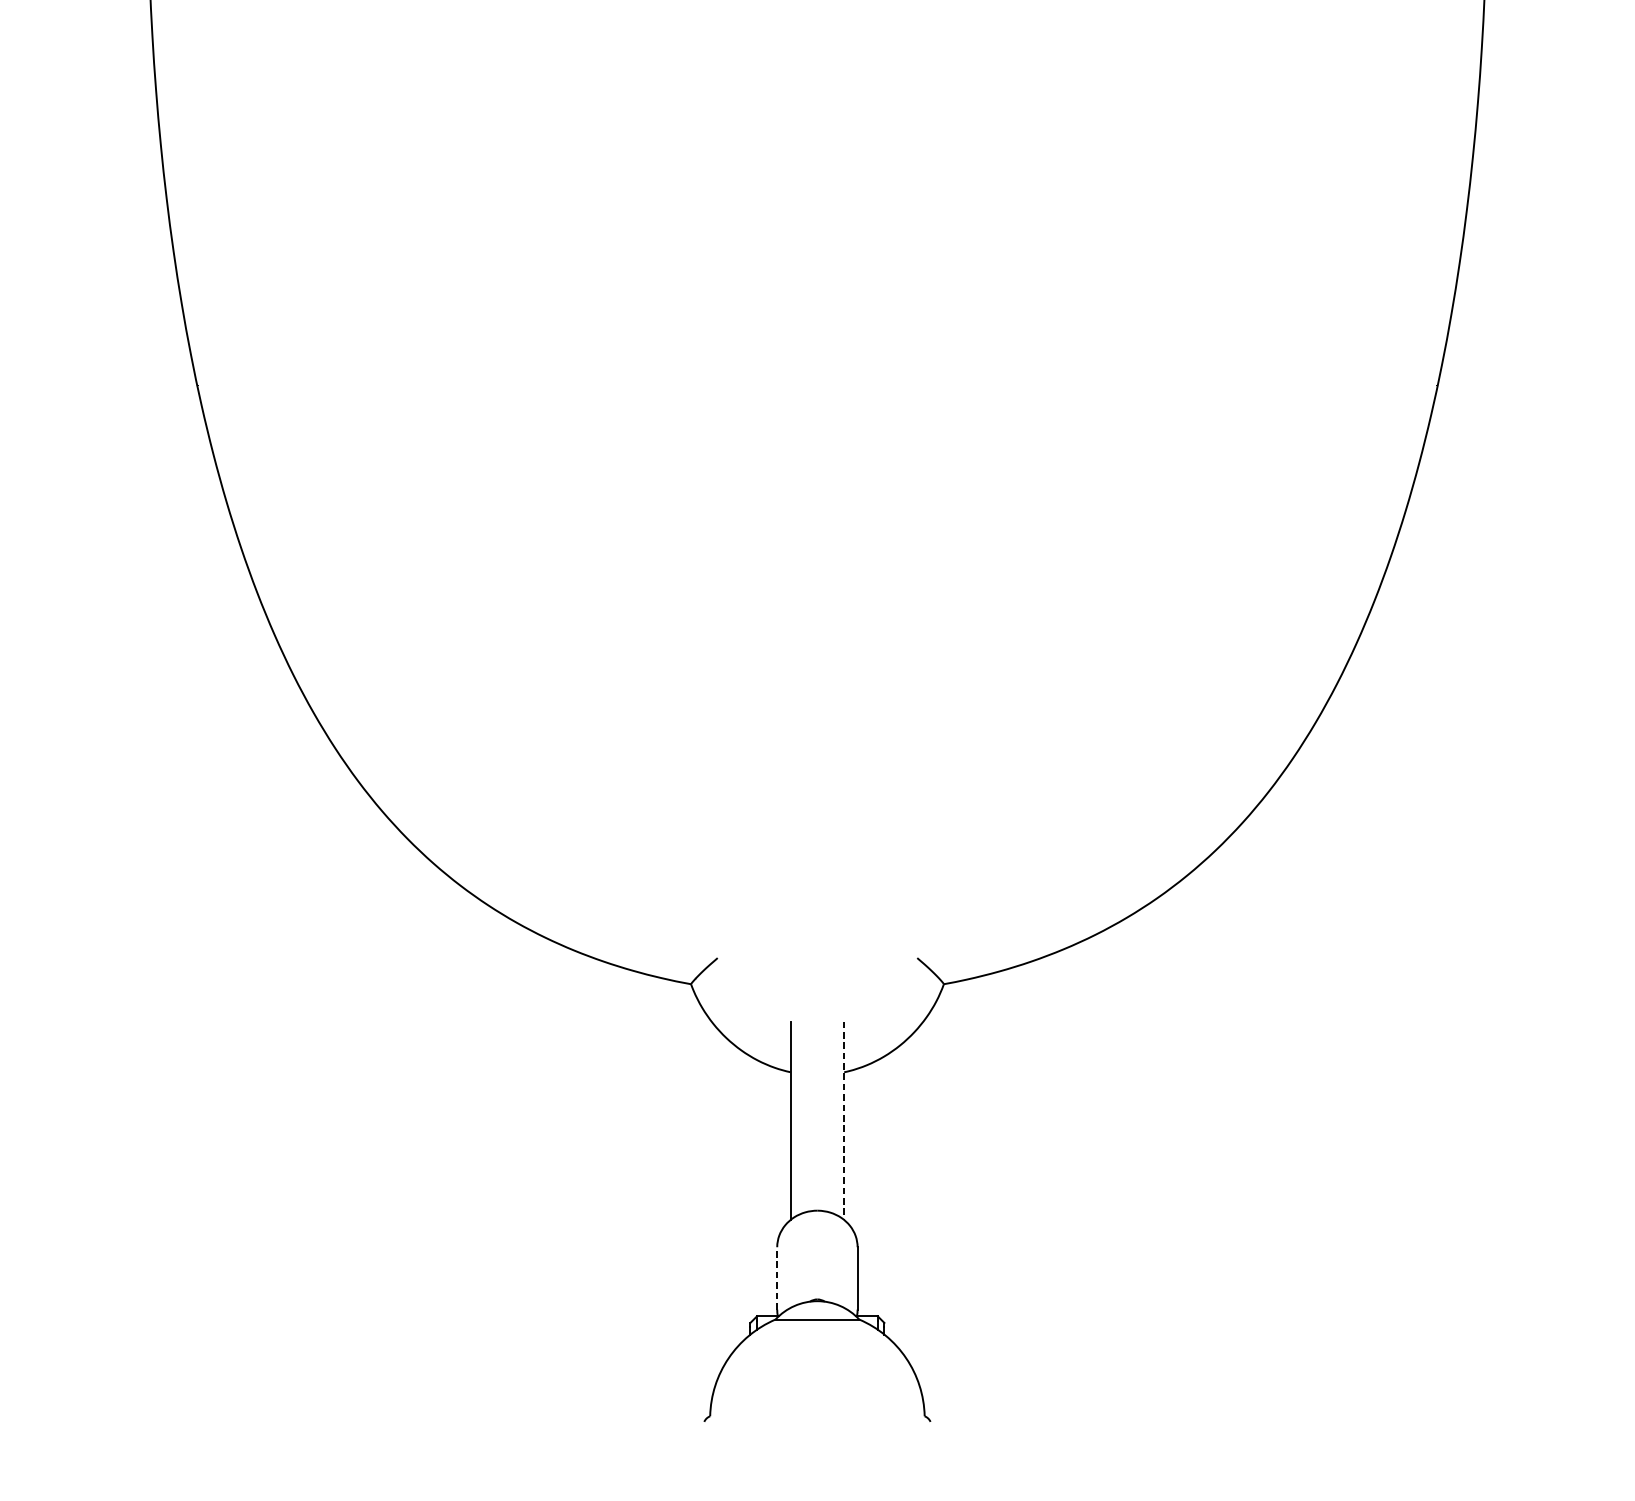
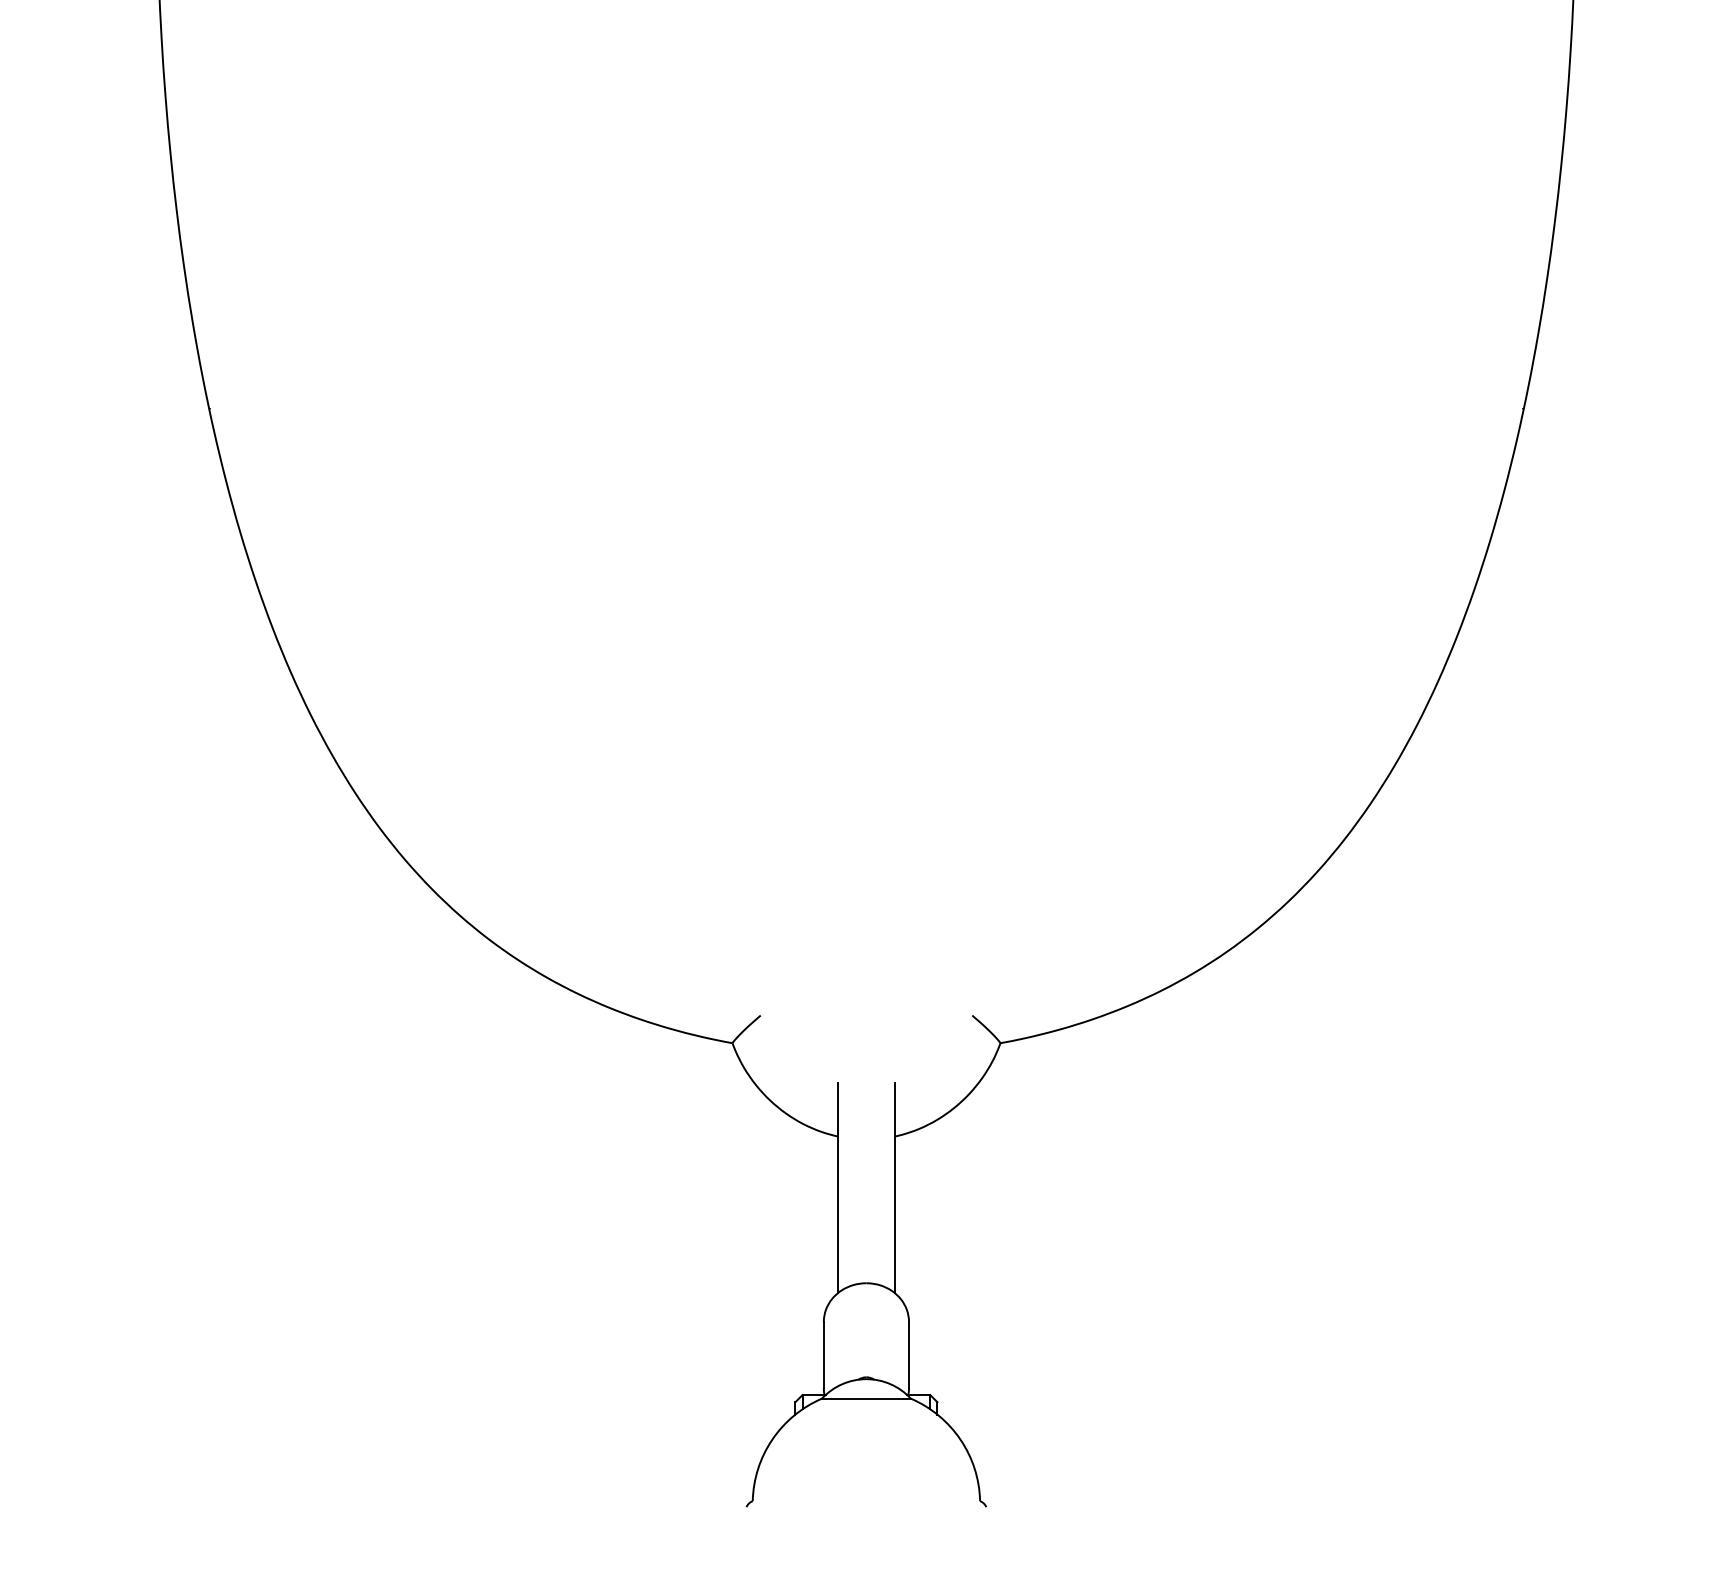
line: (843, 1121) -> (894, 1188), dashed -> solid
line: (776, 1277) -> (823, 1354), dashed -> solid

